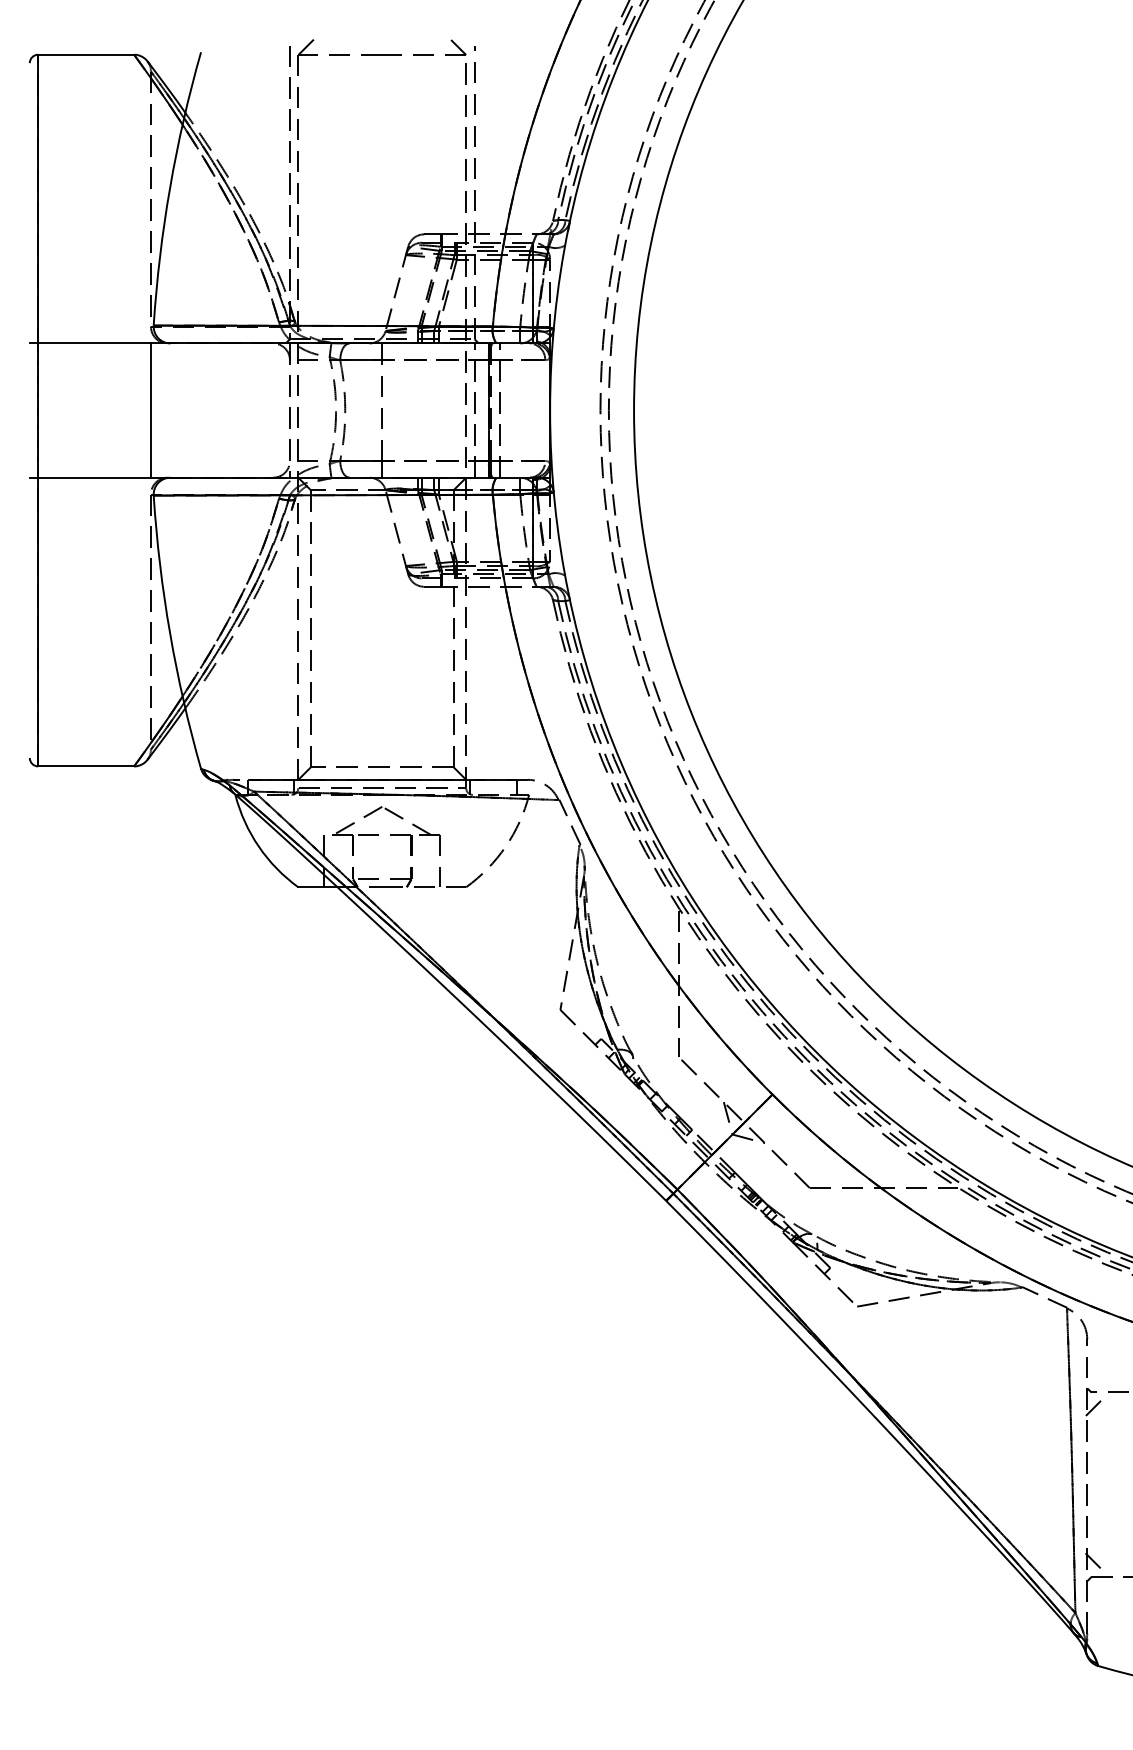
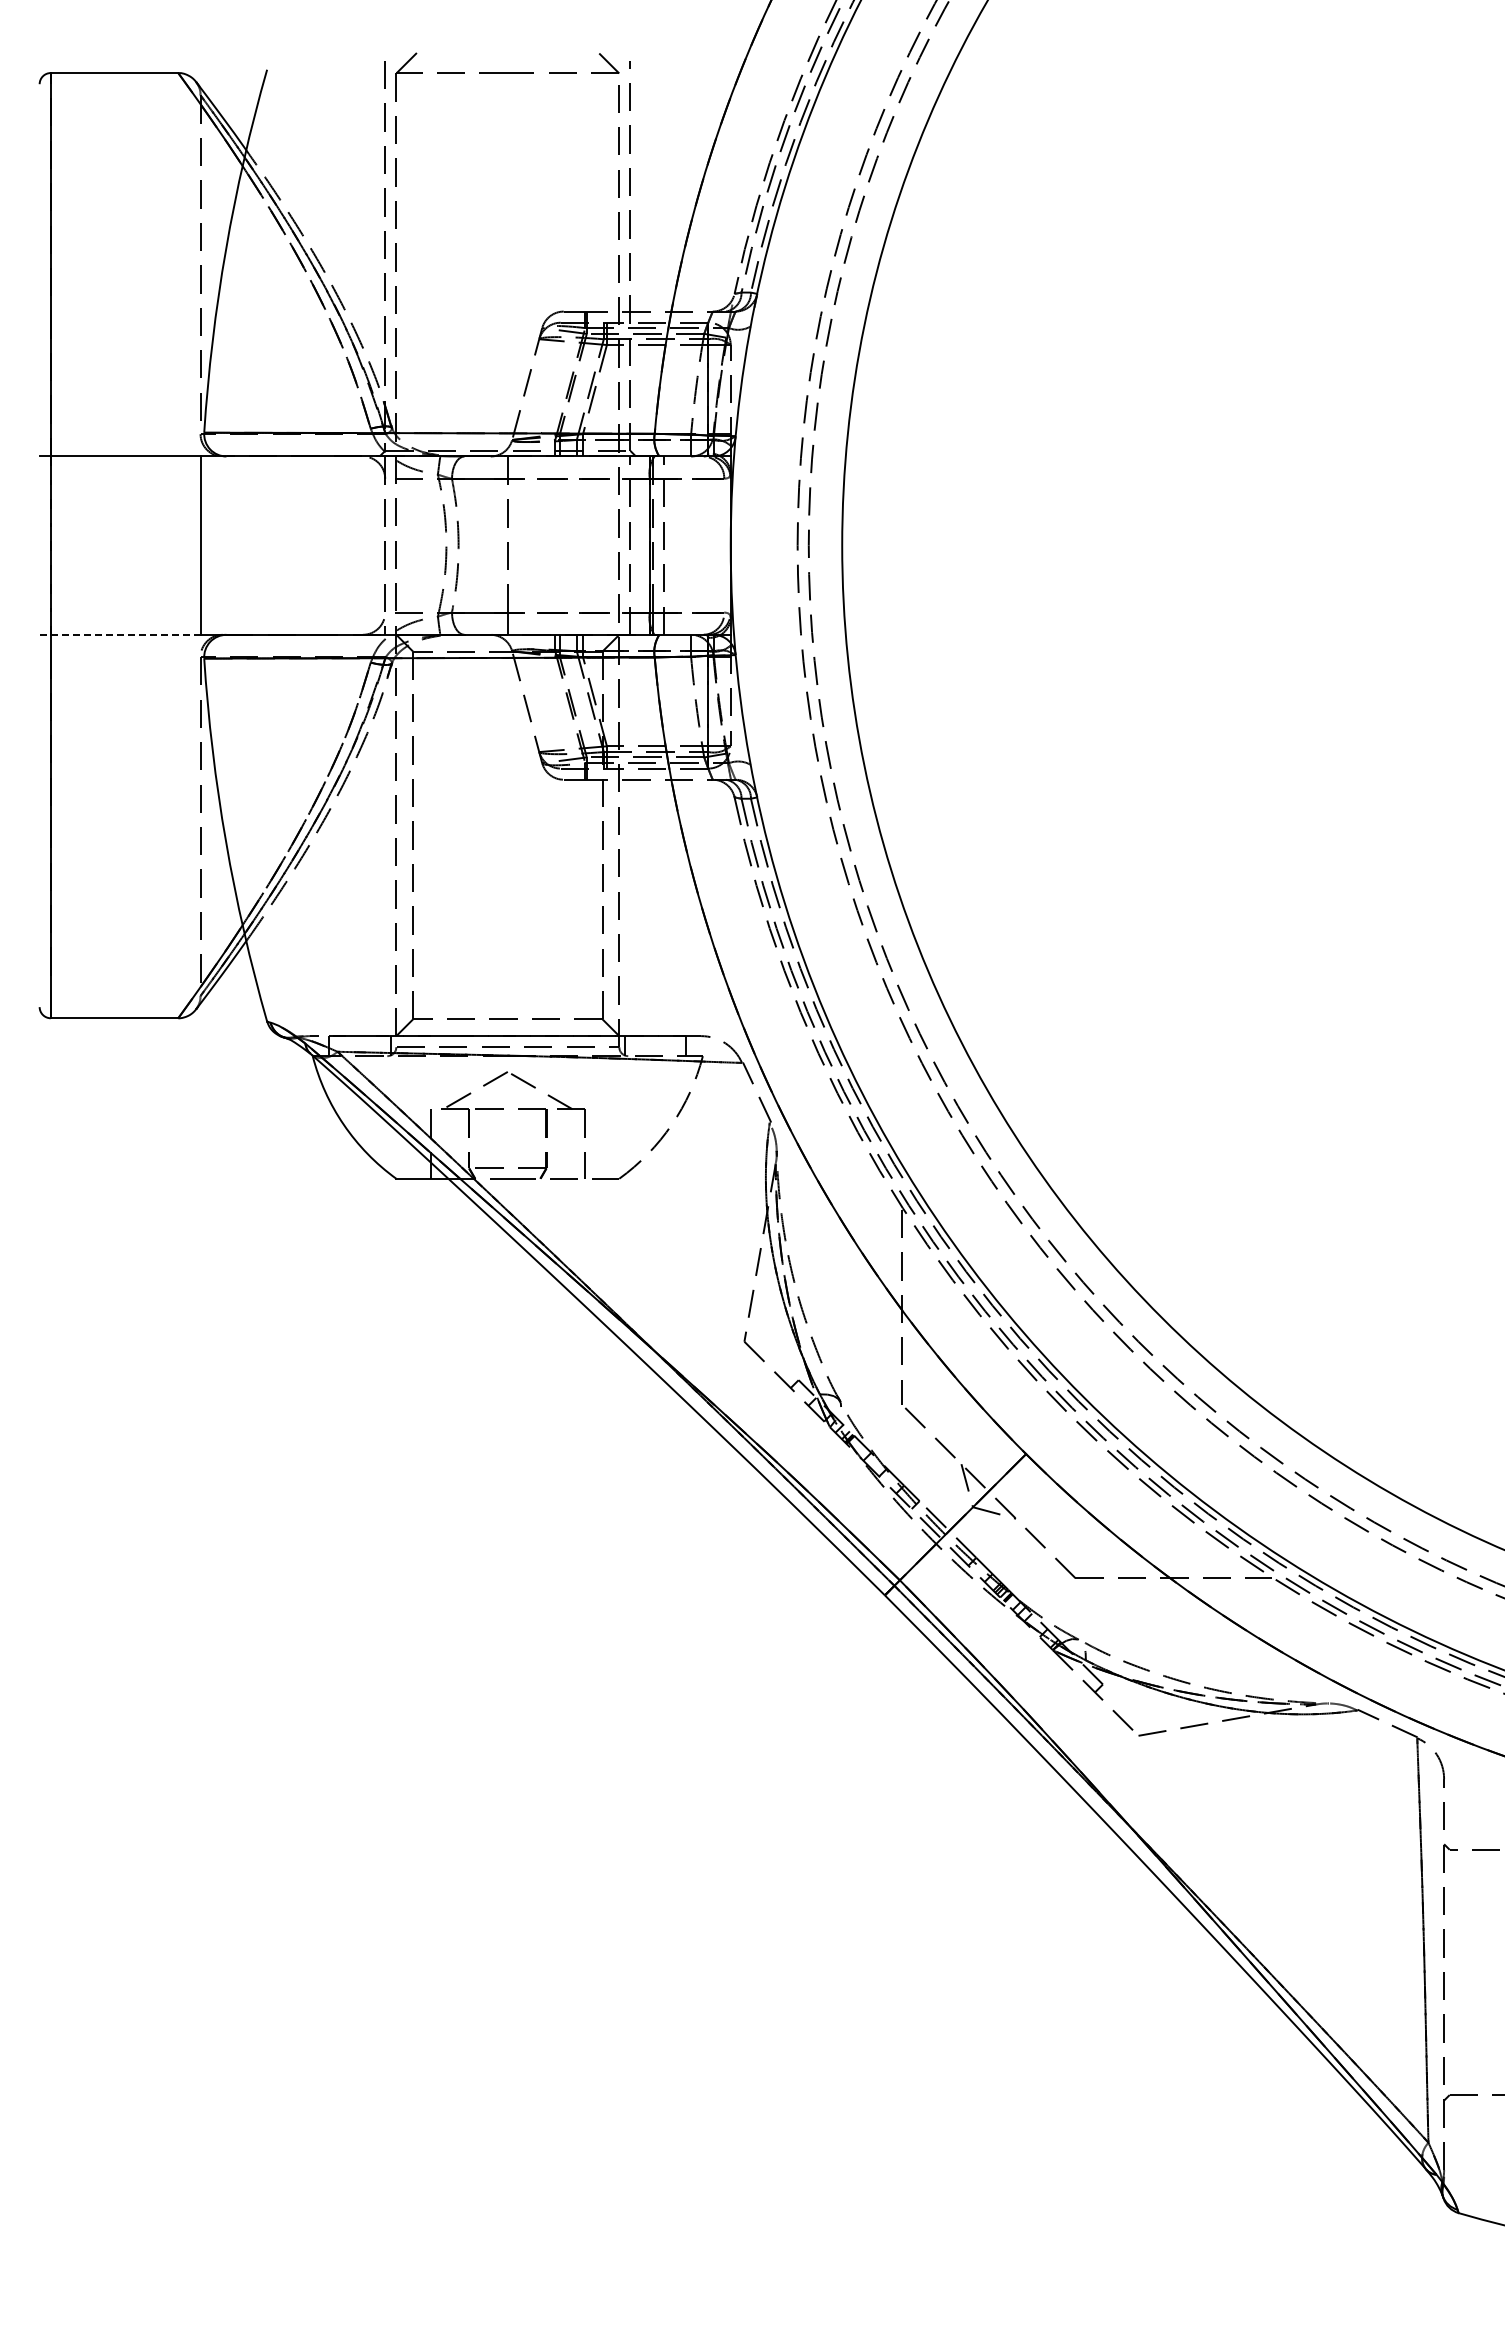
line: (90, 477) -> (120, 634), solid -> dashed
line: (1092, 1408) -> (1451, 1870), removed
line: (1092, 1560) -> (1451, 2073), removed

